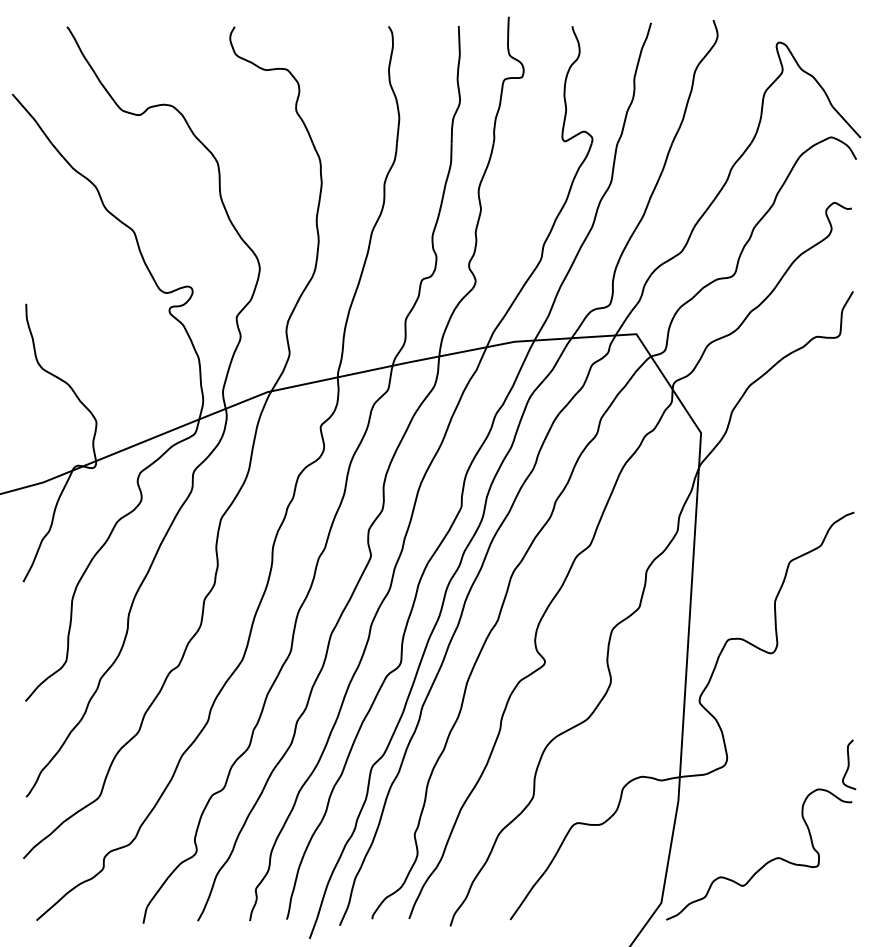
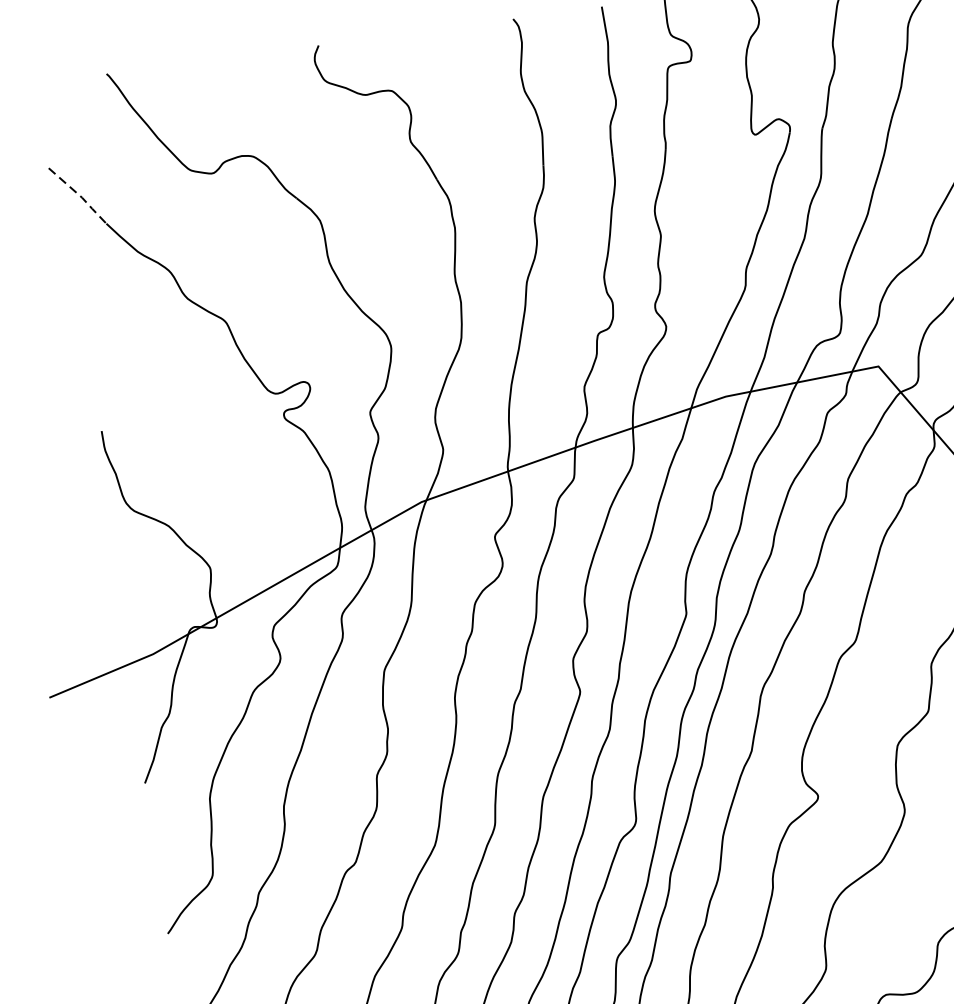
line: (33, 118) -> (79, 195), solid -> dashed

